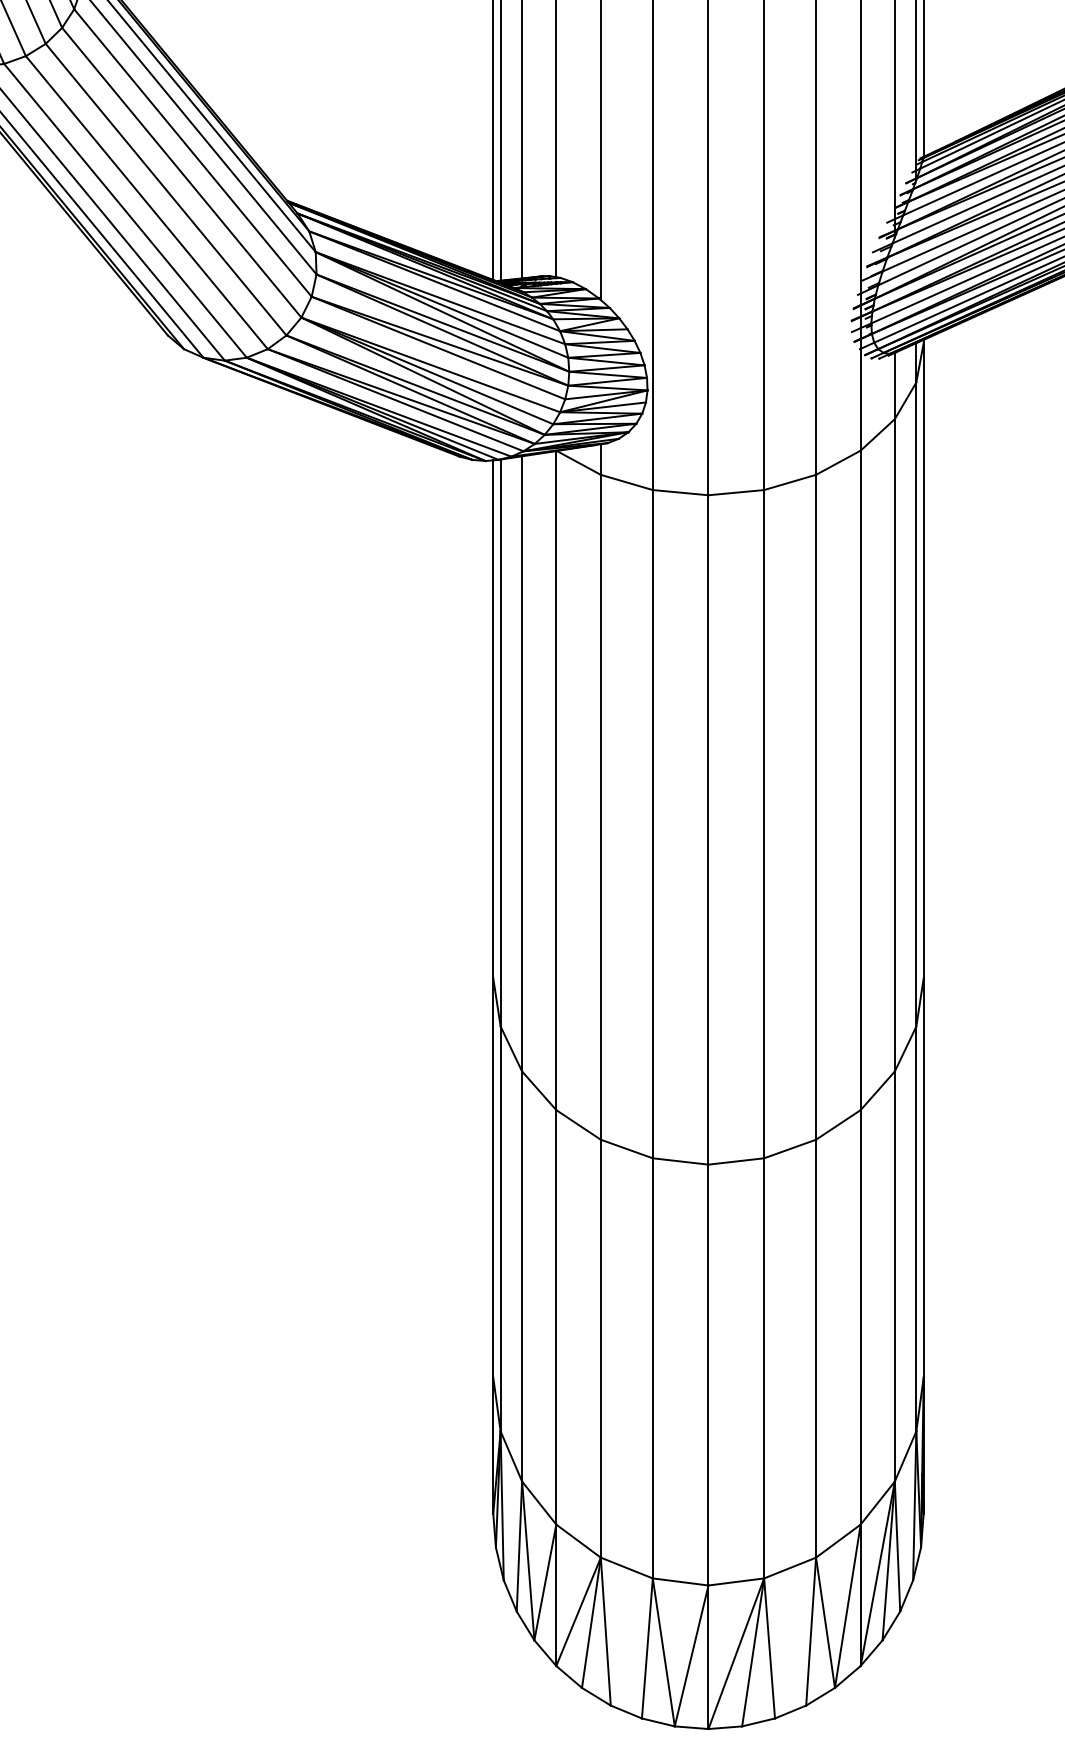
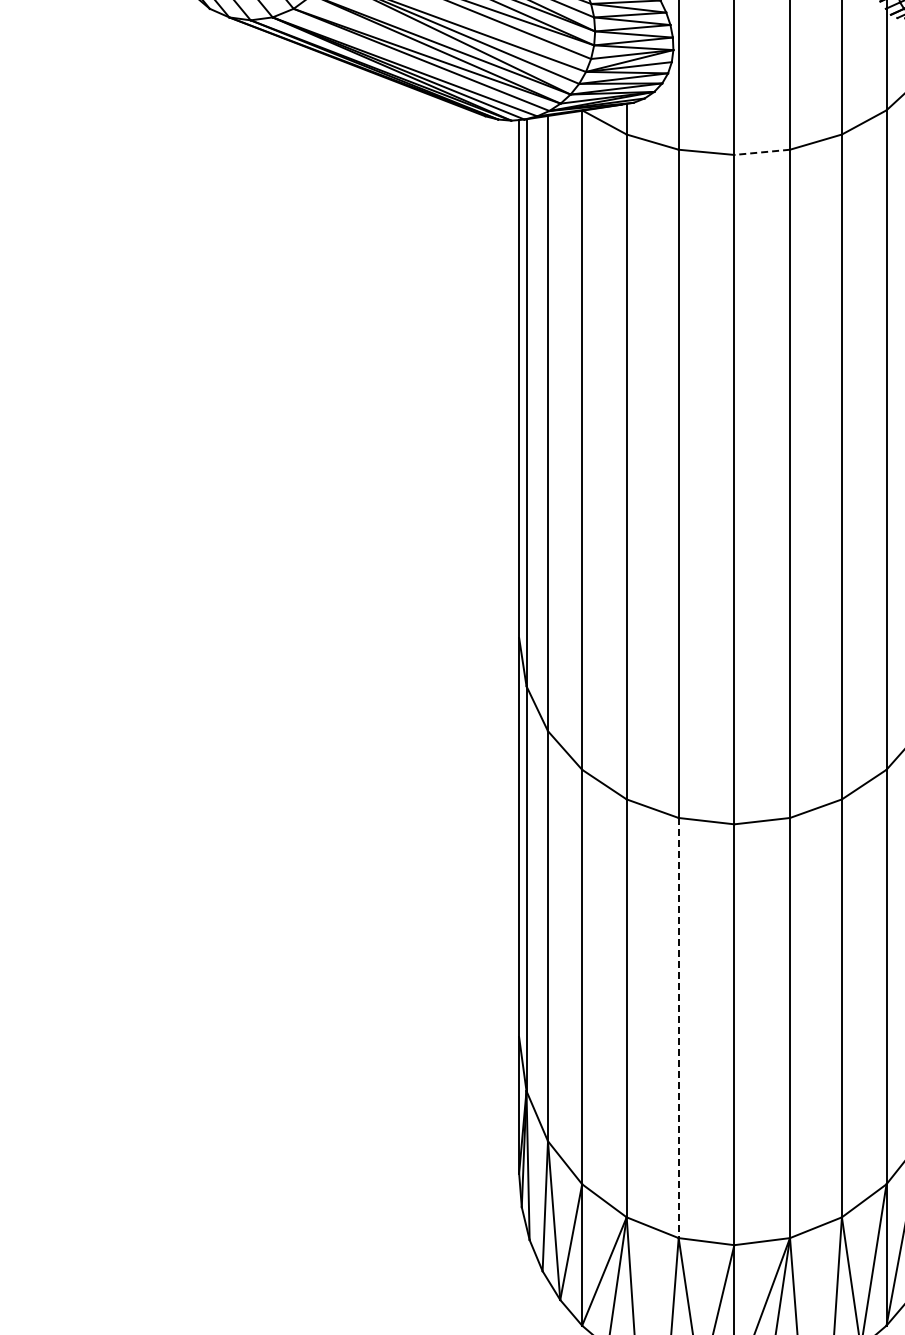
line: (736, 492) -> (762, 152), solid -> dashed
line: (652, 1368) -> (678, 1028), solid -> dashed

